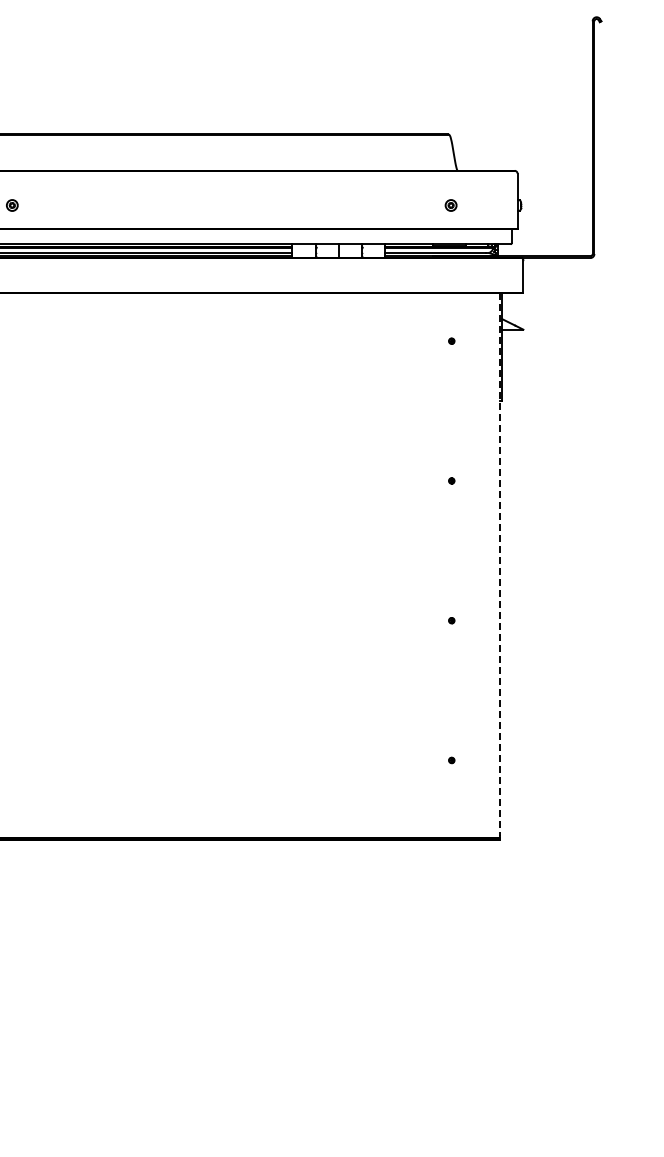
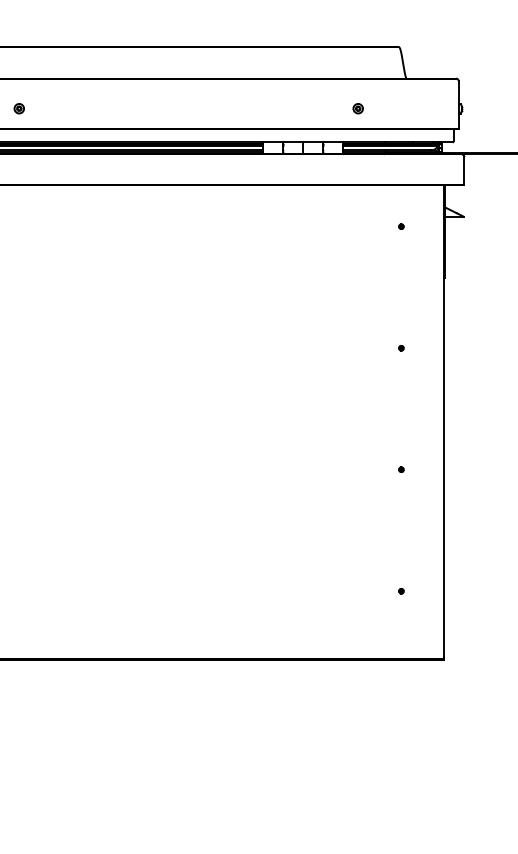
part: (450, 205) -> (357, 108), moved
line: (500, 564) -> (443, 420), dashed -> solid

